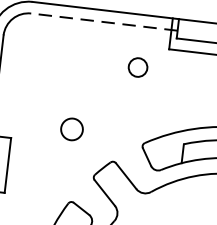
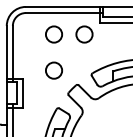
line: (102, 22) -> (63, 13), dashed -> solid
circle: (79, 60) -> (53, 34), added
circle: (138, 67) -> (84, 34), size x1.67
circle: (71, 129) -> (53, 70), size x1.43

